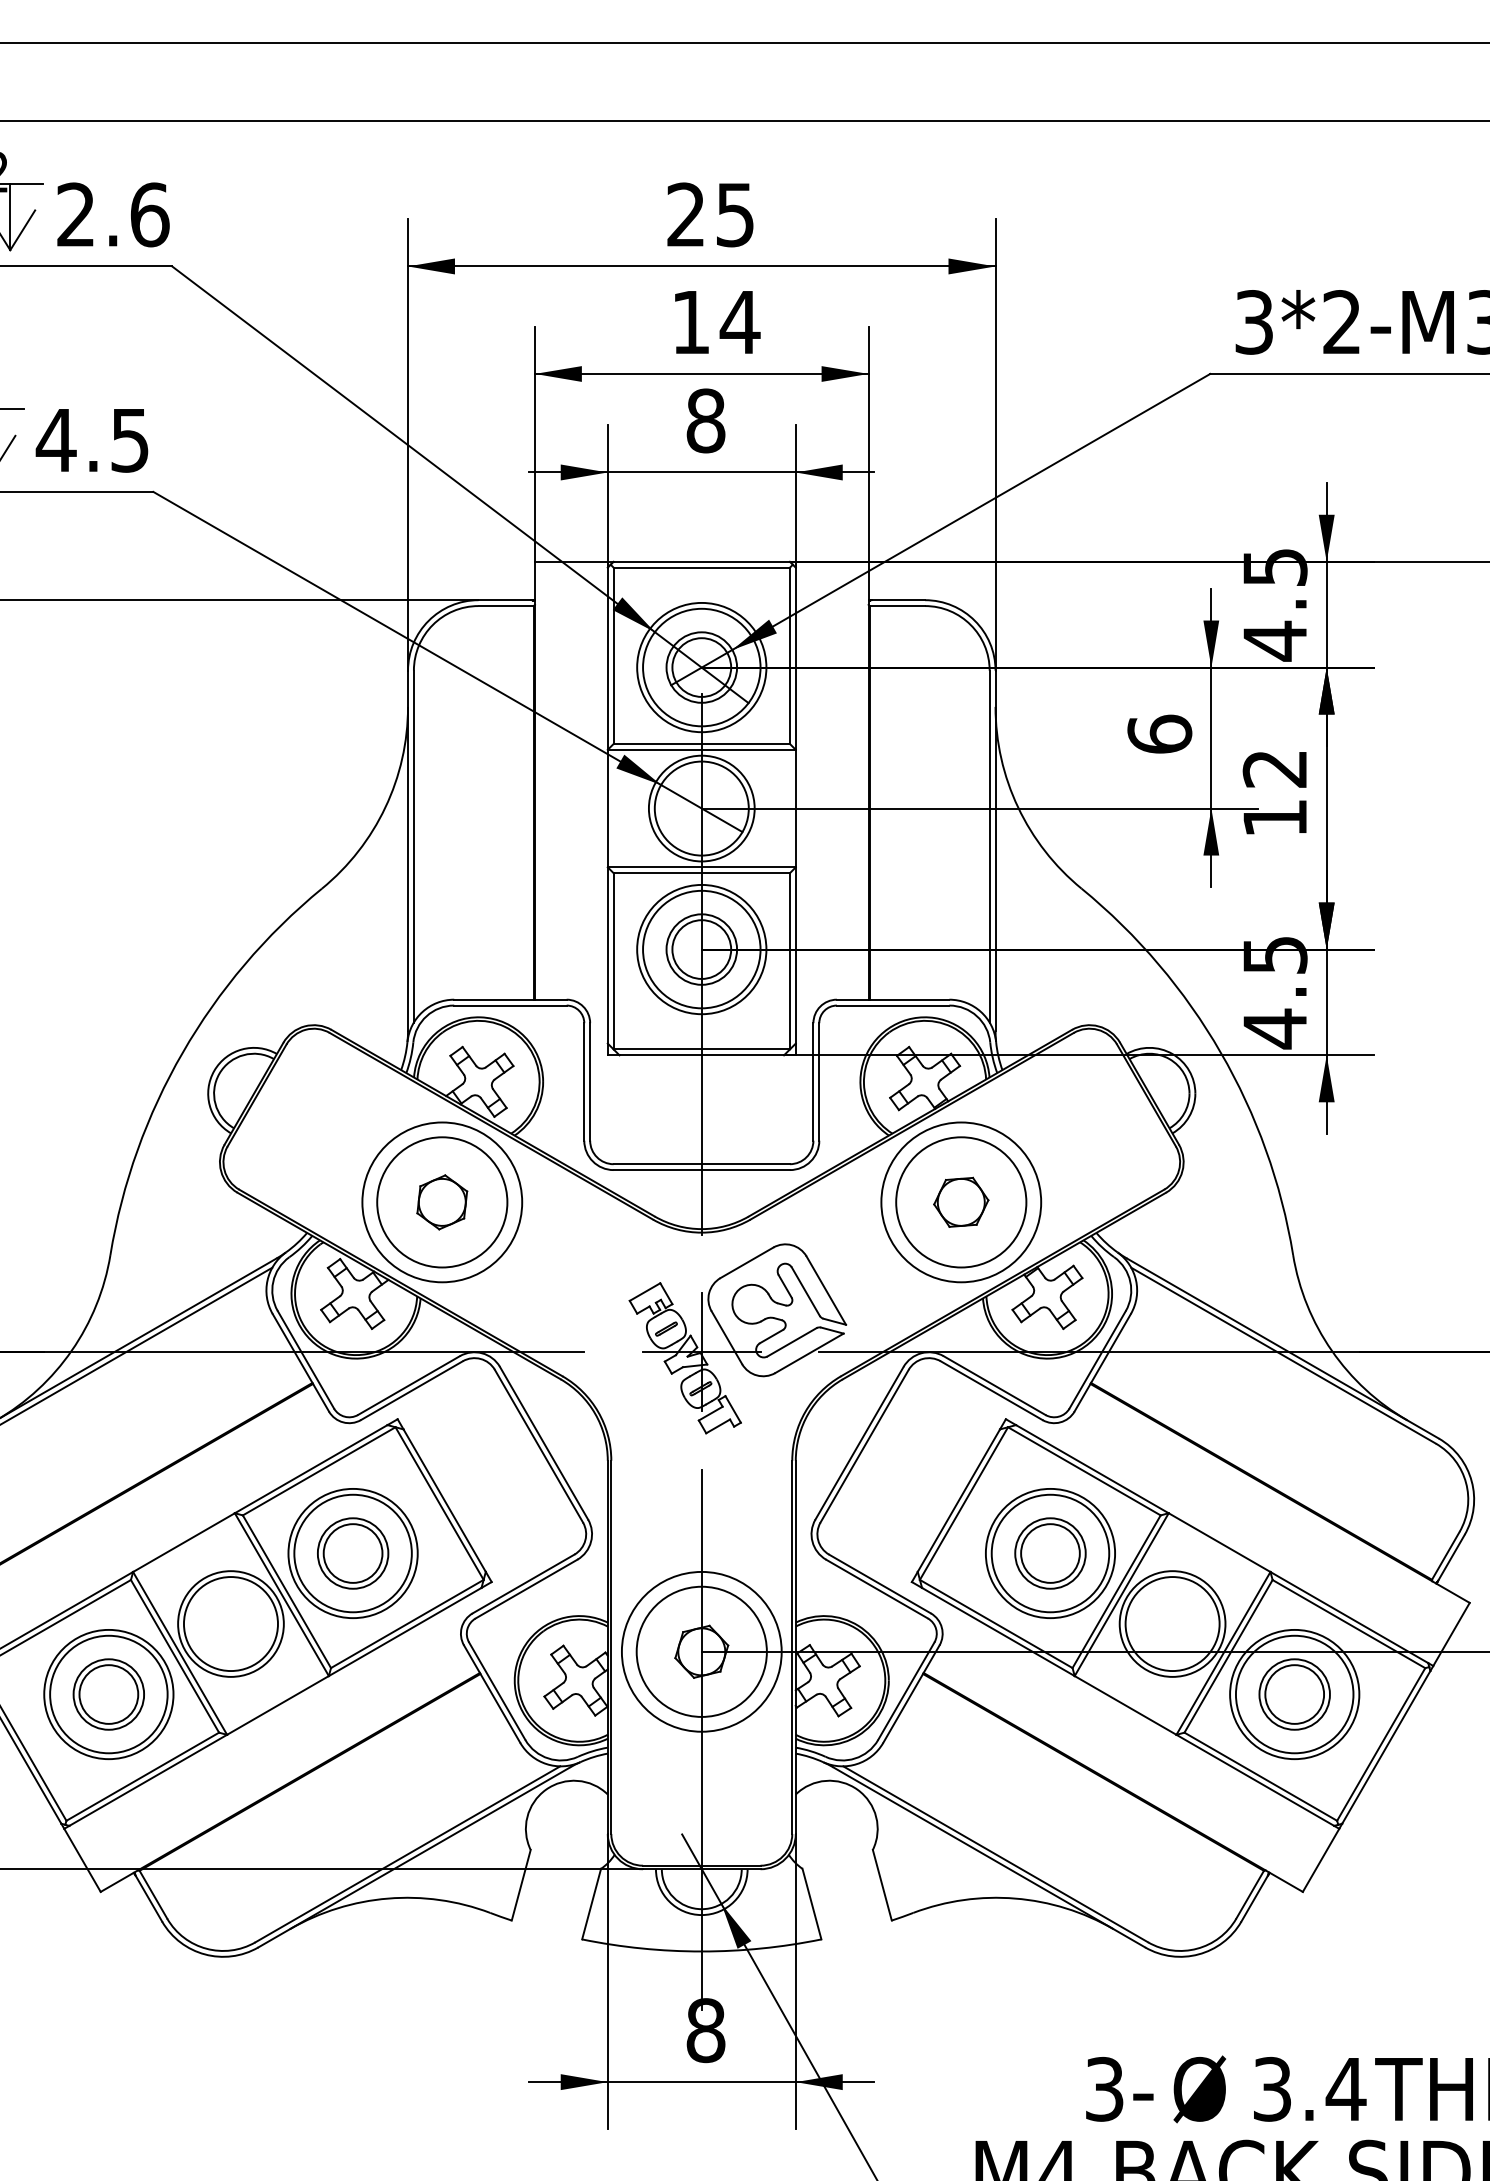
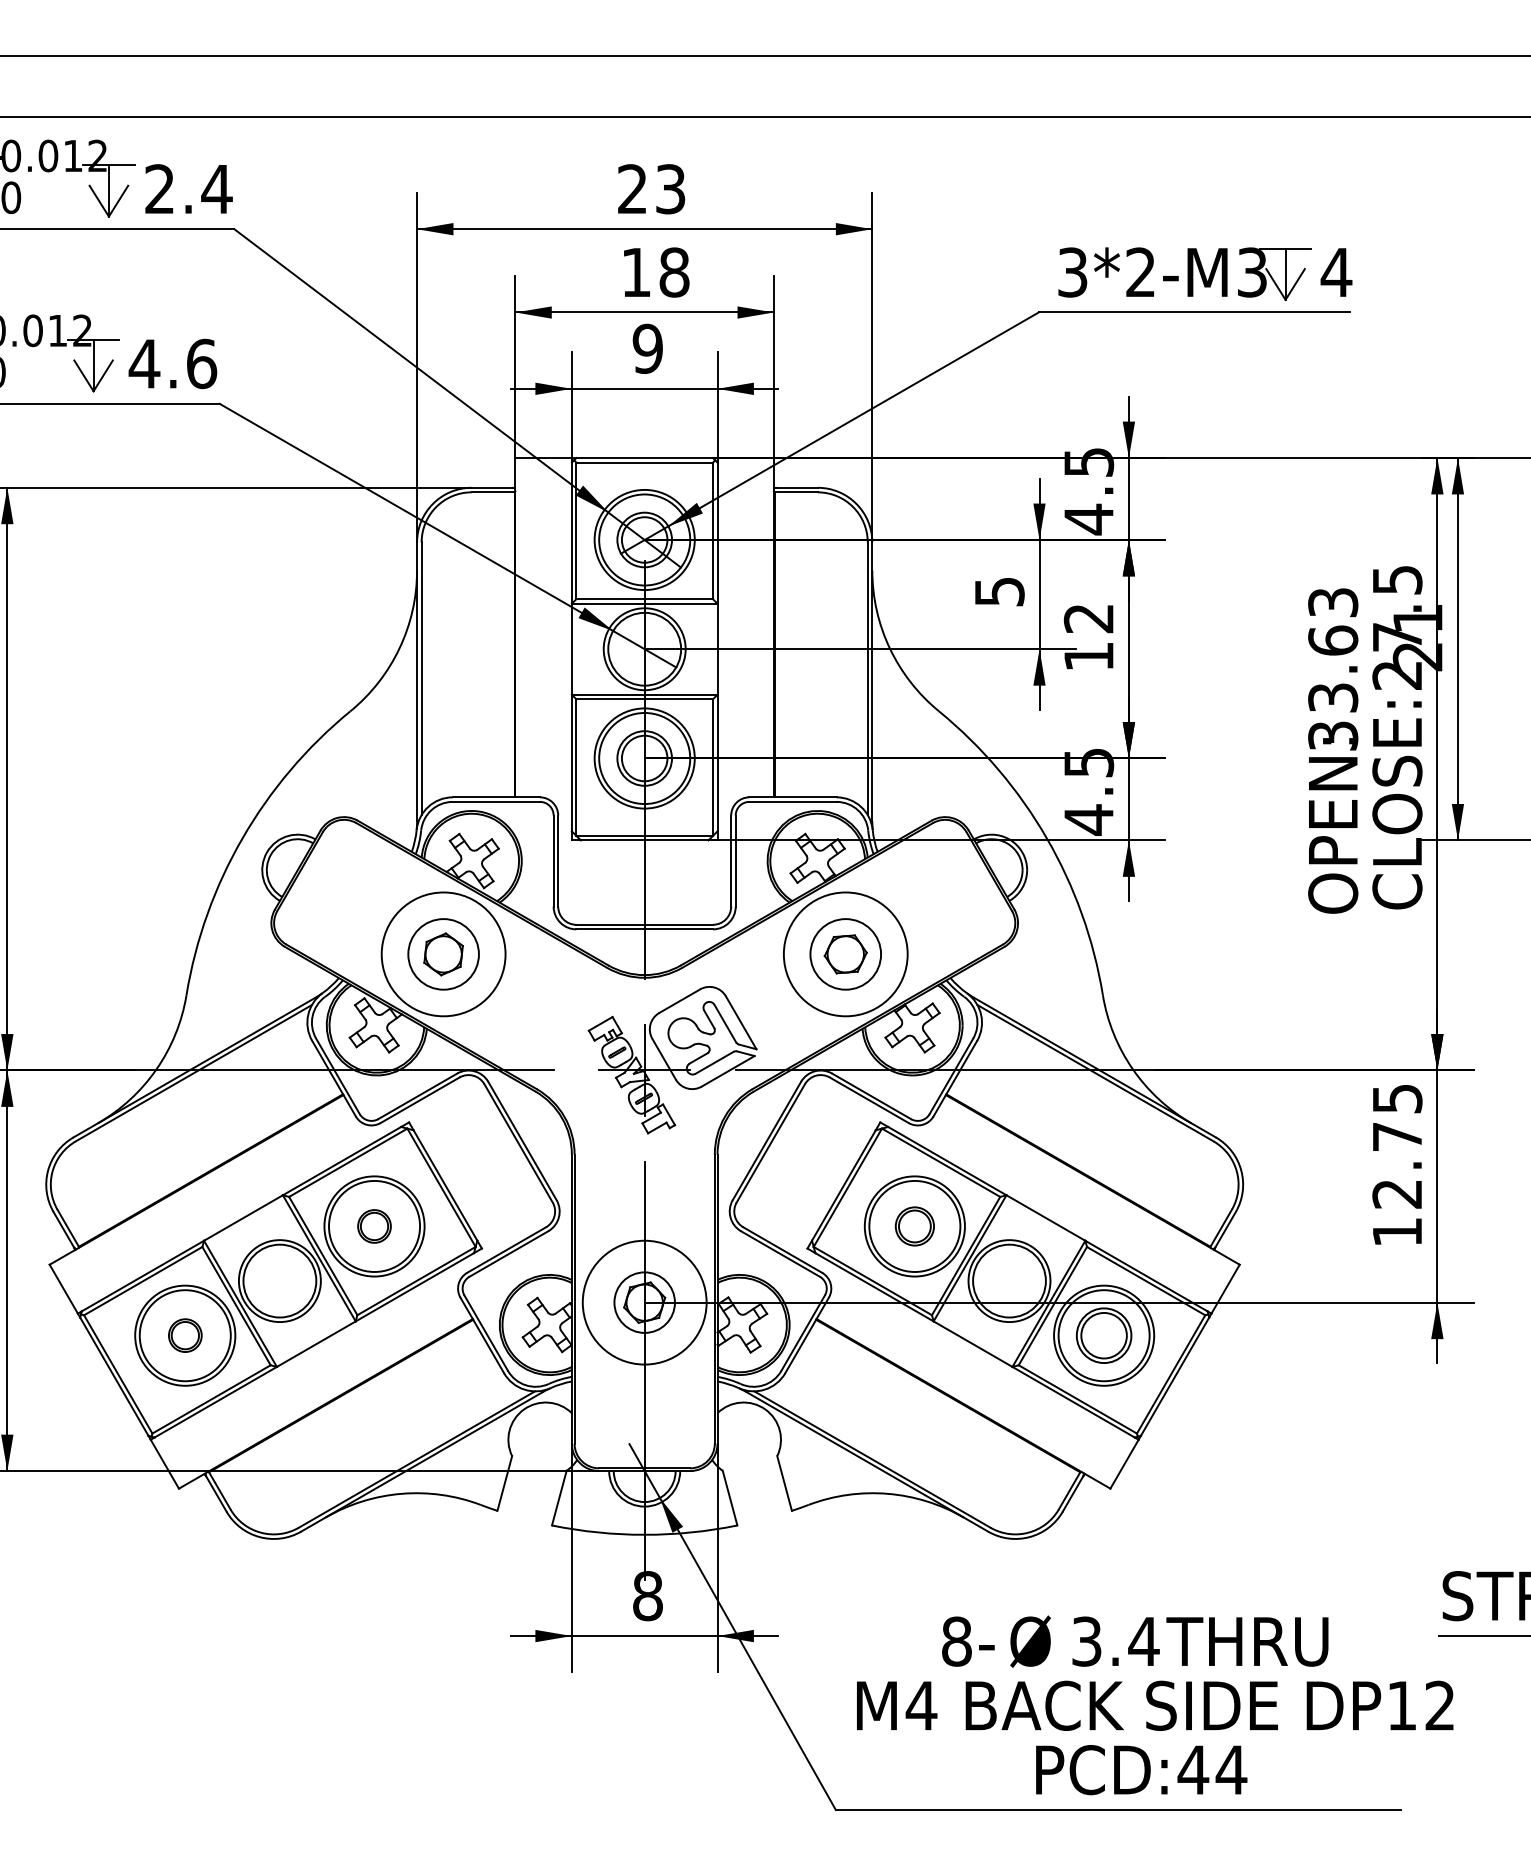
text: (735, 213) -> (670, 188), 25 -> 23
text: (149, 215) -> (216, 189), 2.6 -> 2.4
text: (740, 322) -> (674, 272), 14 -> 18
text: (705, 421) -> (647, 349), 8 -> 9
text: (131, 439) -> (202, 363), 4.5 -> 4.6
text: (1159, 734) -> (999, 591), 6 -> 5
circle: (442, 1201) -> (443, 953), size x0.7
circle: (960, 1201) -> (845, 953), size x0.7
part: (353, 1553) -> (374, 1226), size x0.6
part: (1049, 1553) -> (914, 1226), size x0.7
circle: (701, 1651) -> (644, 1302), size x0.6
part: (109, 1694) -> (185, 1335), size x0.6
text: (1104, 2089) -> (956, 1641), 3- -> 8-

